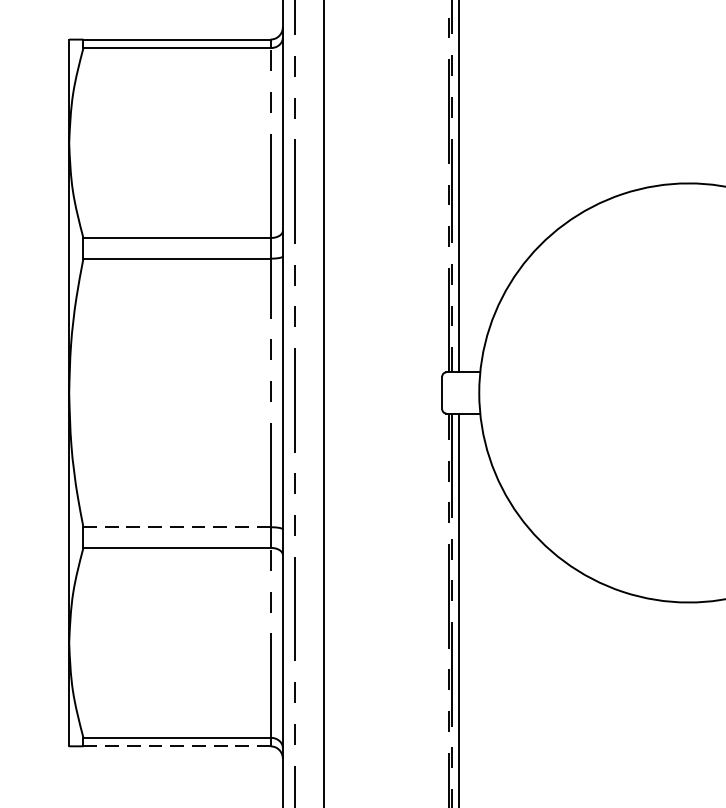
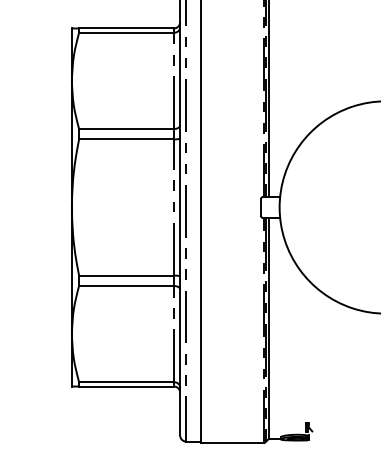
line: (175, 527) -> (125, 275), dashed -> solid
line: (176, 746) -> (126, 386), dashed -> solid

